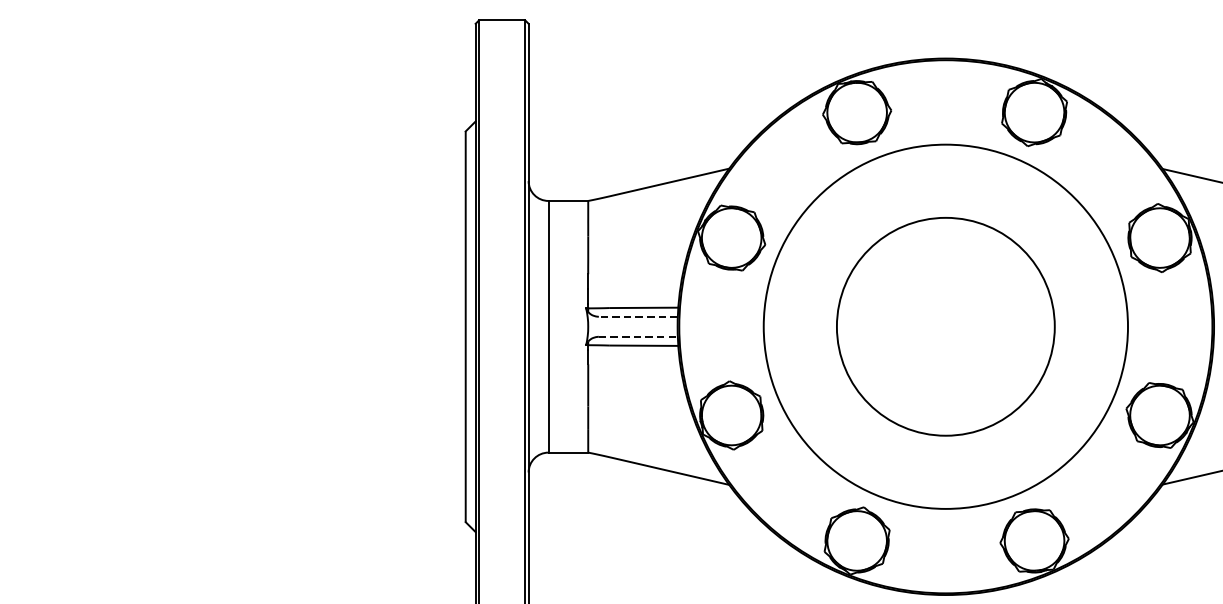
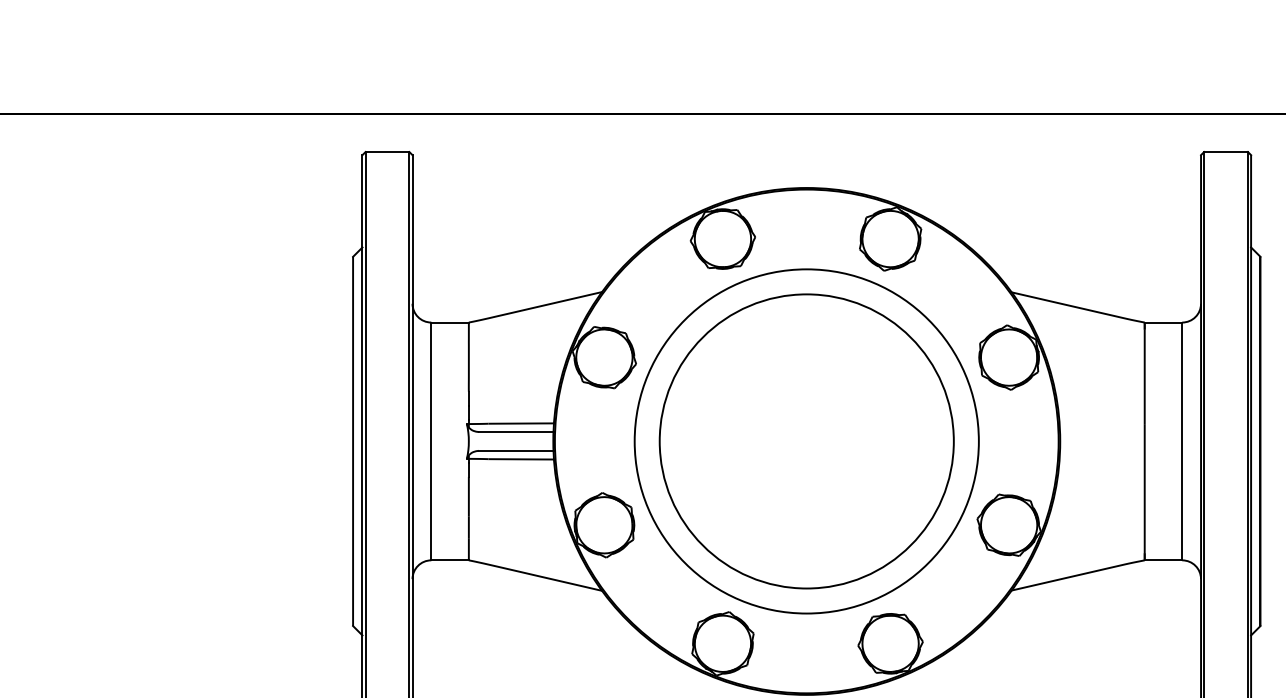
line: (637, 317) -> (515, 432), dashed -> solid
circle: (945, 326) -> (806, 441), size x1.43
line: (638, 336) -> (516, 450), dashed -> solid

